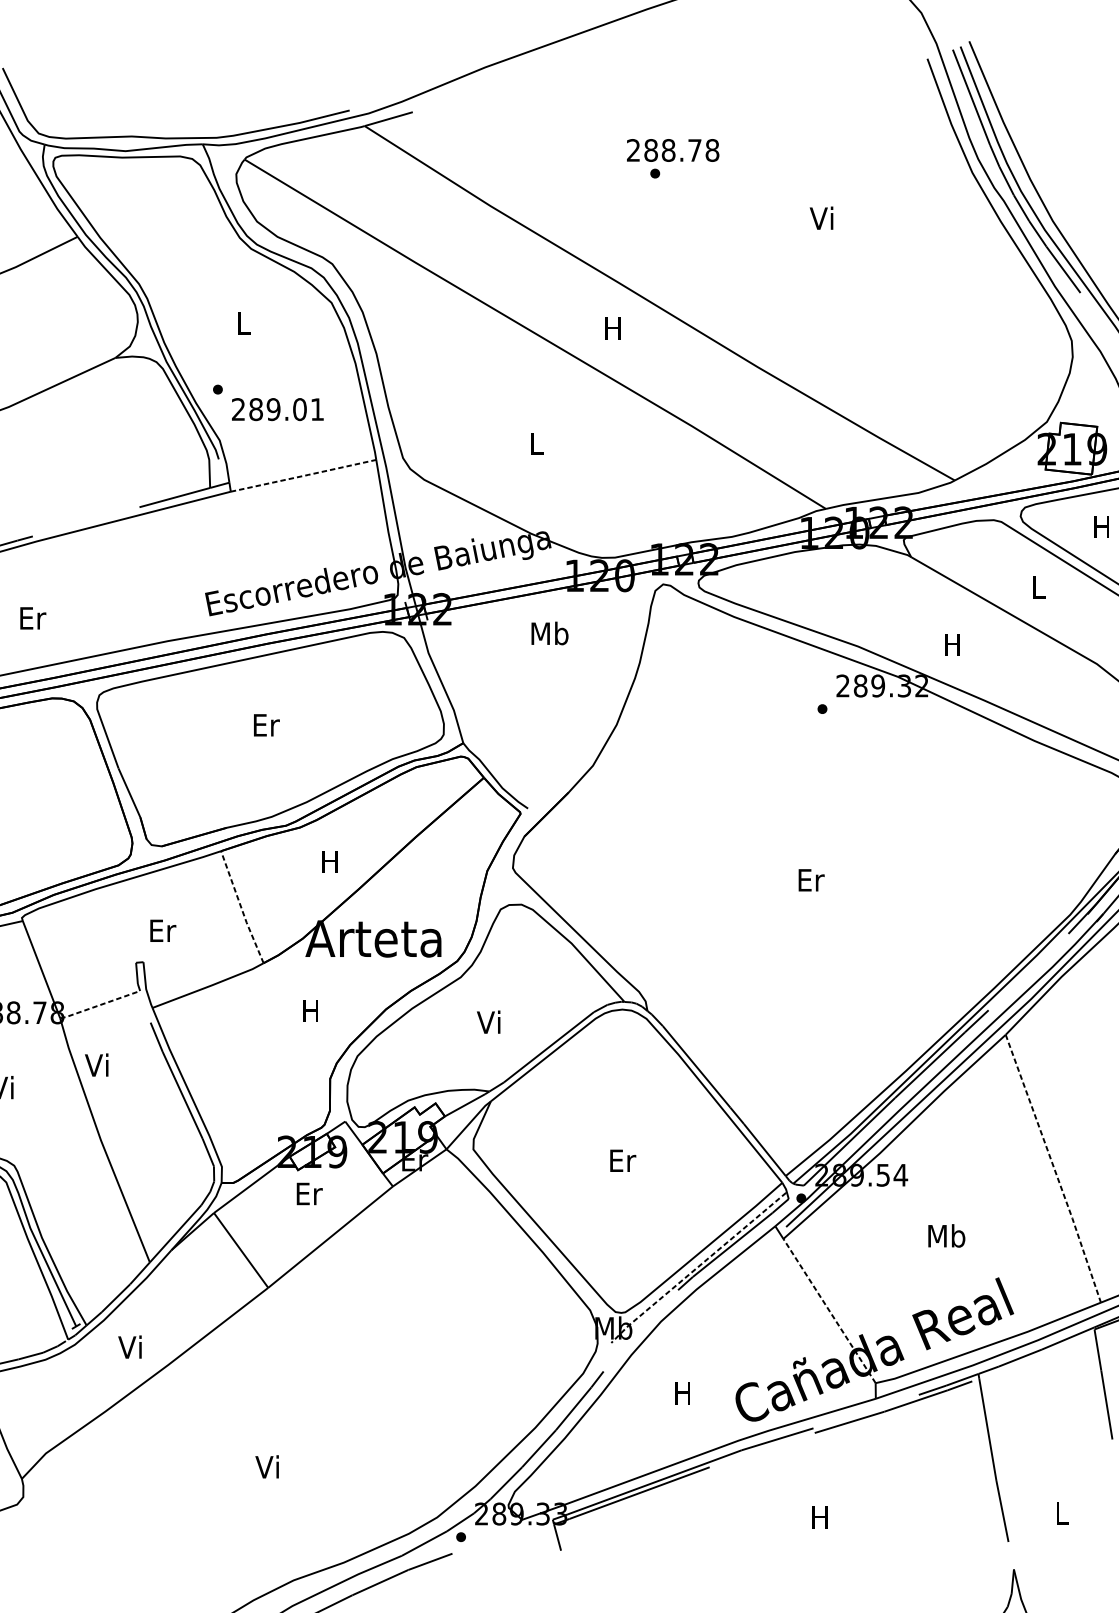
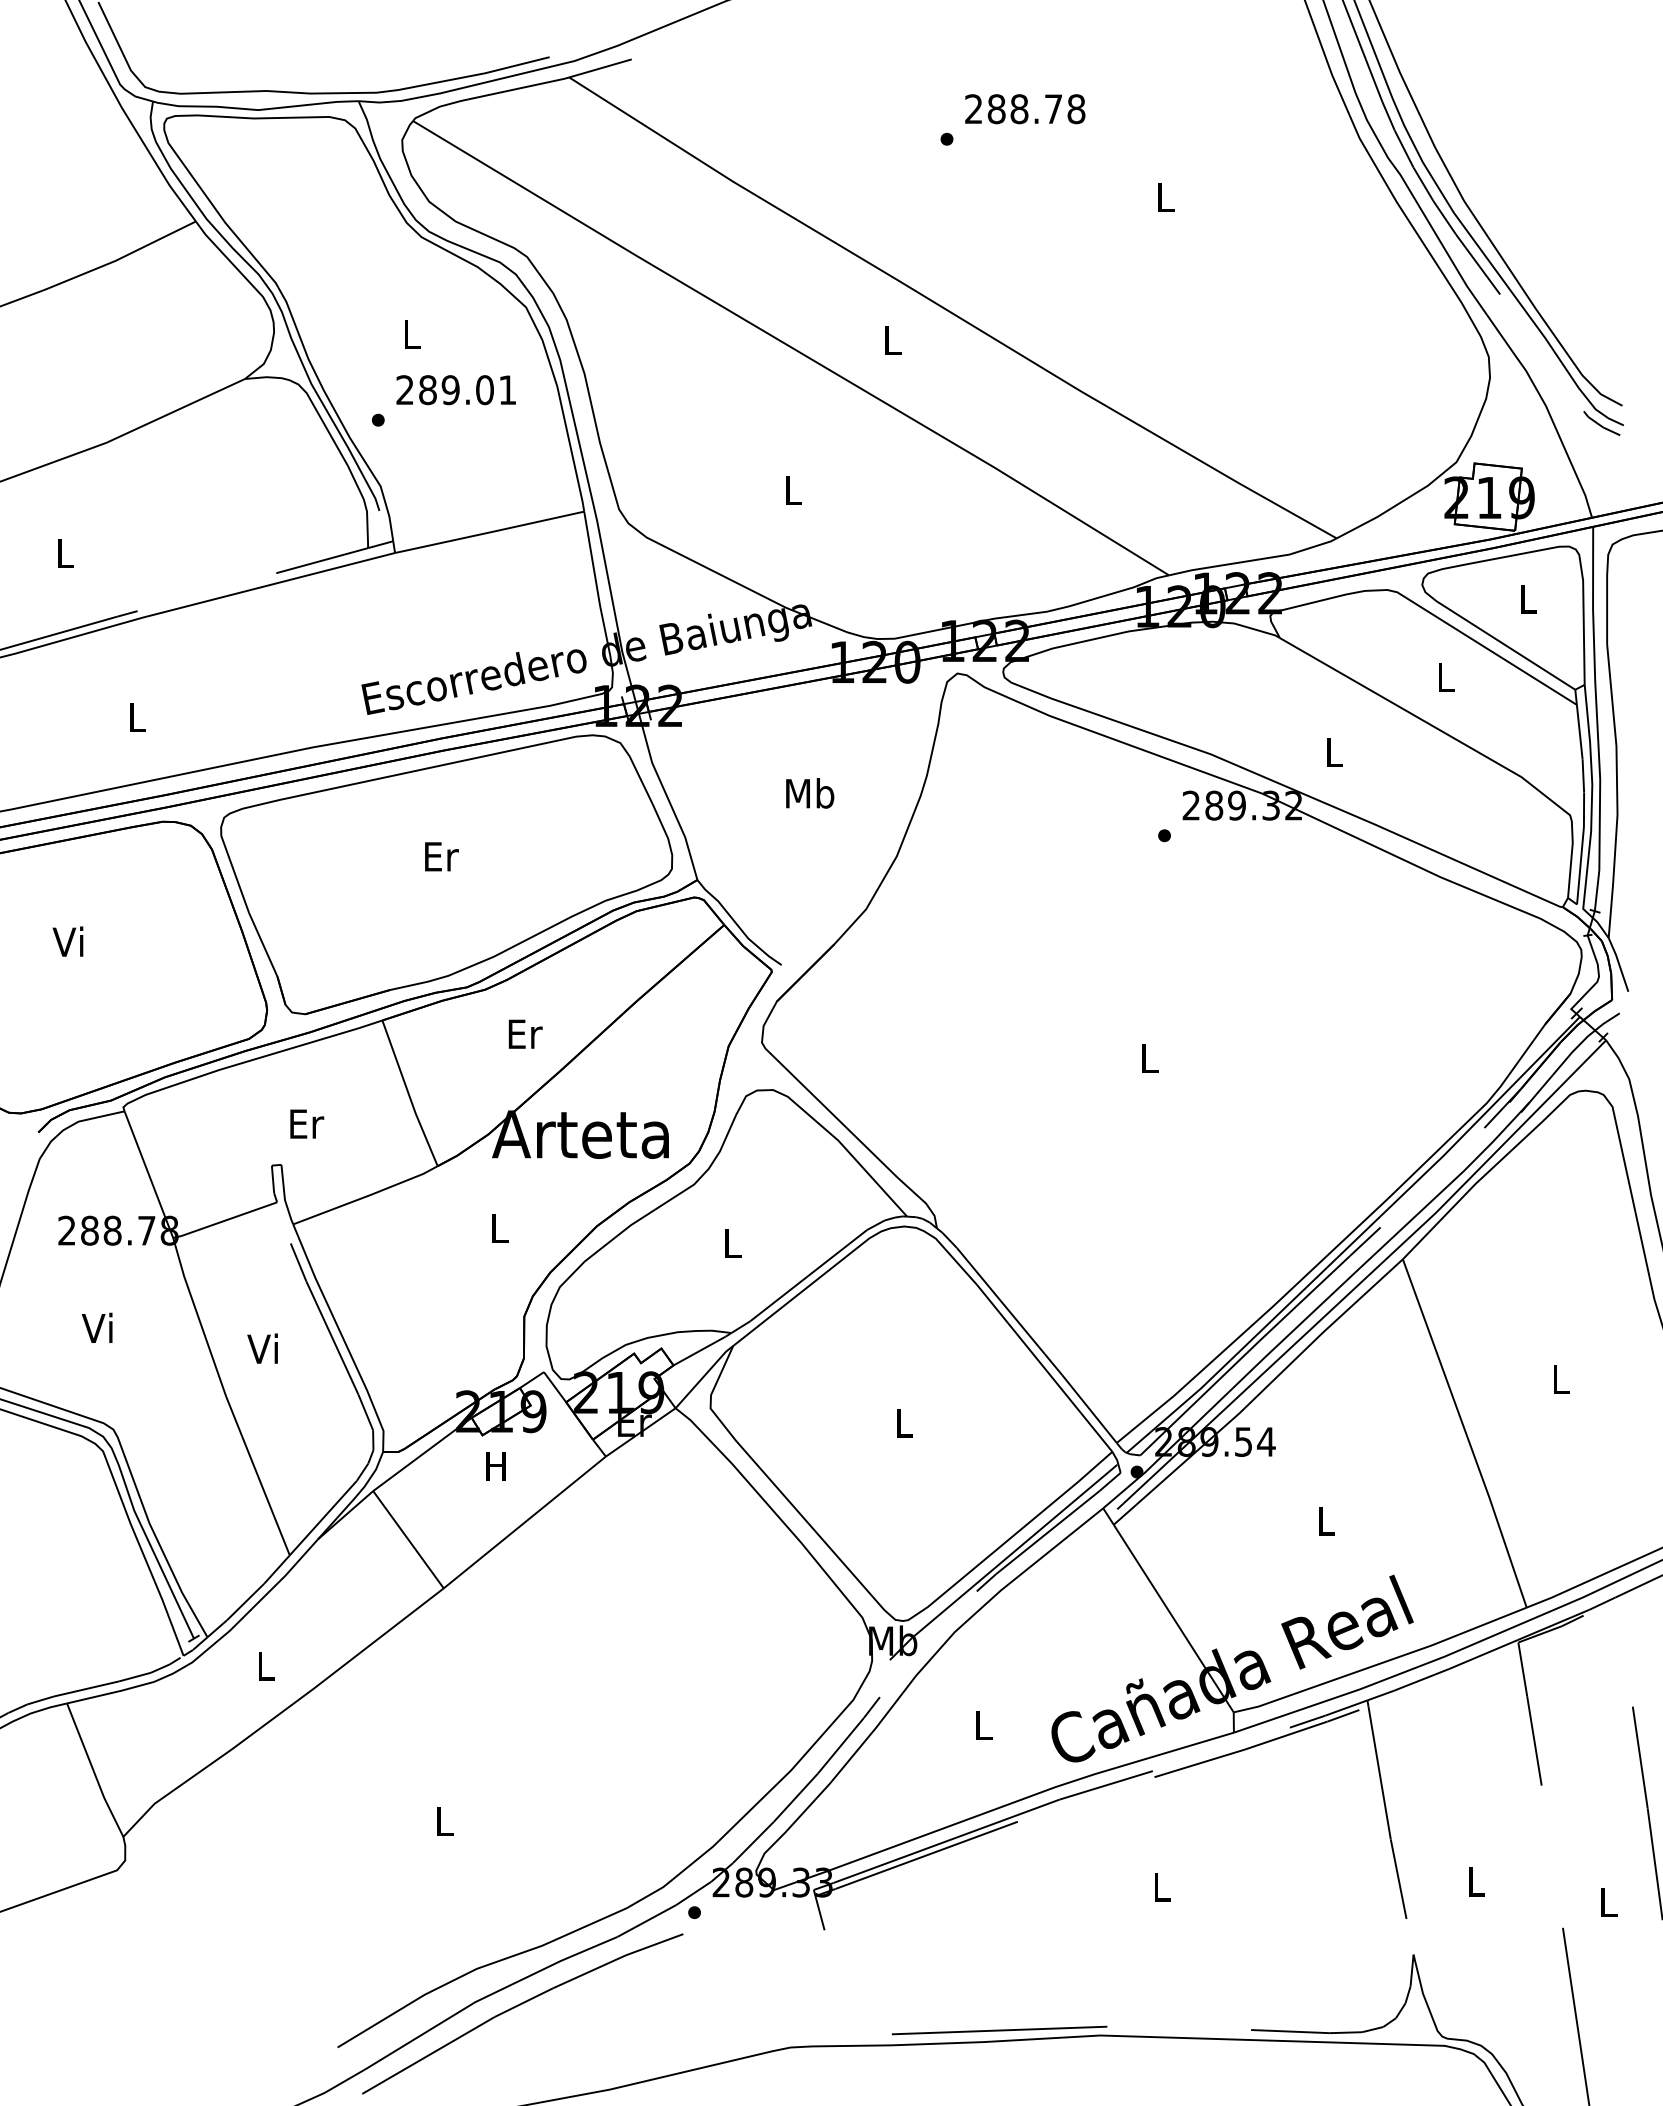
text: (673, 150) -> (1025, 109), moved
text: (821, 218) -> (1163, 197), Vi -> L
text: (612, 328) -> (891, 340), H -> L
text: (277, 409) -> (455, 390), moved
line: (304, 475) -> (490, 532), dashed -> solid
text: (1101, 527) -> (1527, 599), H -> L
text: (33, 618) -> (138, 717), Er -> L
text: (550, 633) -> (810, 793), moved
text: (952, 645) -> (1333, 752), H -> L
text: (331, 861) -> (525, 1033), H -> Er
text: (811, 879) -> (1150, 1057), Er -> L
line: (241, 907) -> (408, 1093), dashed -> solid
line: (99, 1004) -> (224, 1220), dashed -> solid
text: (310, 1011) -> (498, 1228), H -> L
text: (488, 1021) -> (730, 1242), Vi -> L
text: (96, 1064) -> (262, 1348), moved
text: (623, 1160) -> (905, 1422), Er -> L
line: (1054, 1169) -> (1466, 1434), dashed -> solid
text: (309, 1193) -> (497, 1465), Er -> H
text: (947, 1235) -> (1326, 1520), Mb -> L
line: (697, 1267) -> (1002, 1561), dashed -> solid
line: (829, 1310) -> (1173, 1618), dashed -> solid
text: (129, 1347) -> (263, 1665), Vi -> L
text: (682, 1393) -> (982, 1725), H -> L
text: (267, 1467) -> (442, 1821), Vi -> L
text: (819, 1517) -> (1160, 1887), H -> L

